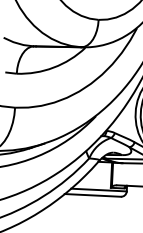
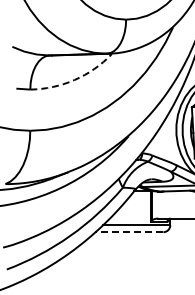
arc: (53, 68) -> (74, 80), solid -> dashed
line: (92, 195) -> (128, 232), solid -> dashed

